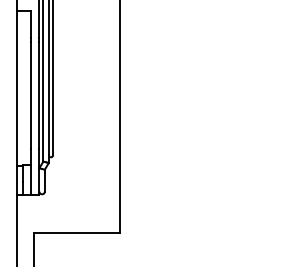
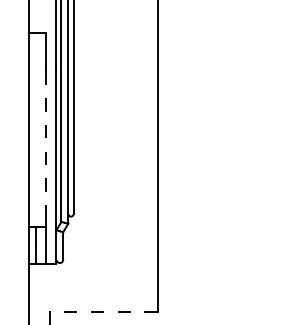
line: (31, 95) -> (46, 139), solid -> dashed
line: (77, 233) -> (104, 312), solid -> dashed

